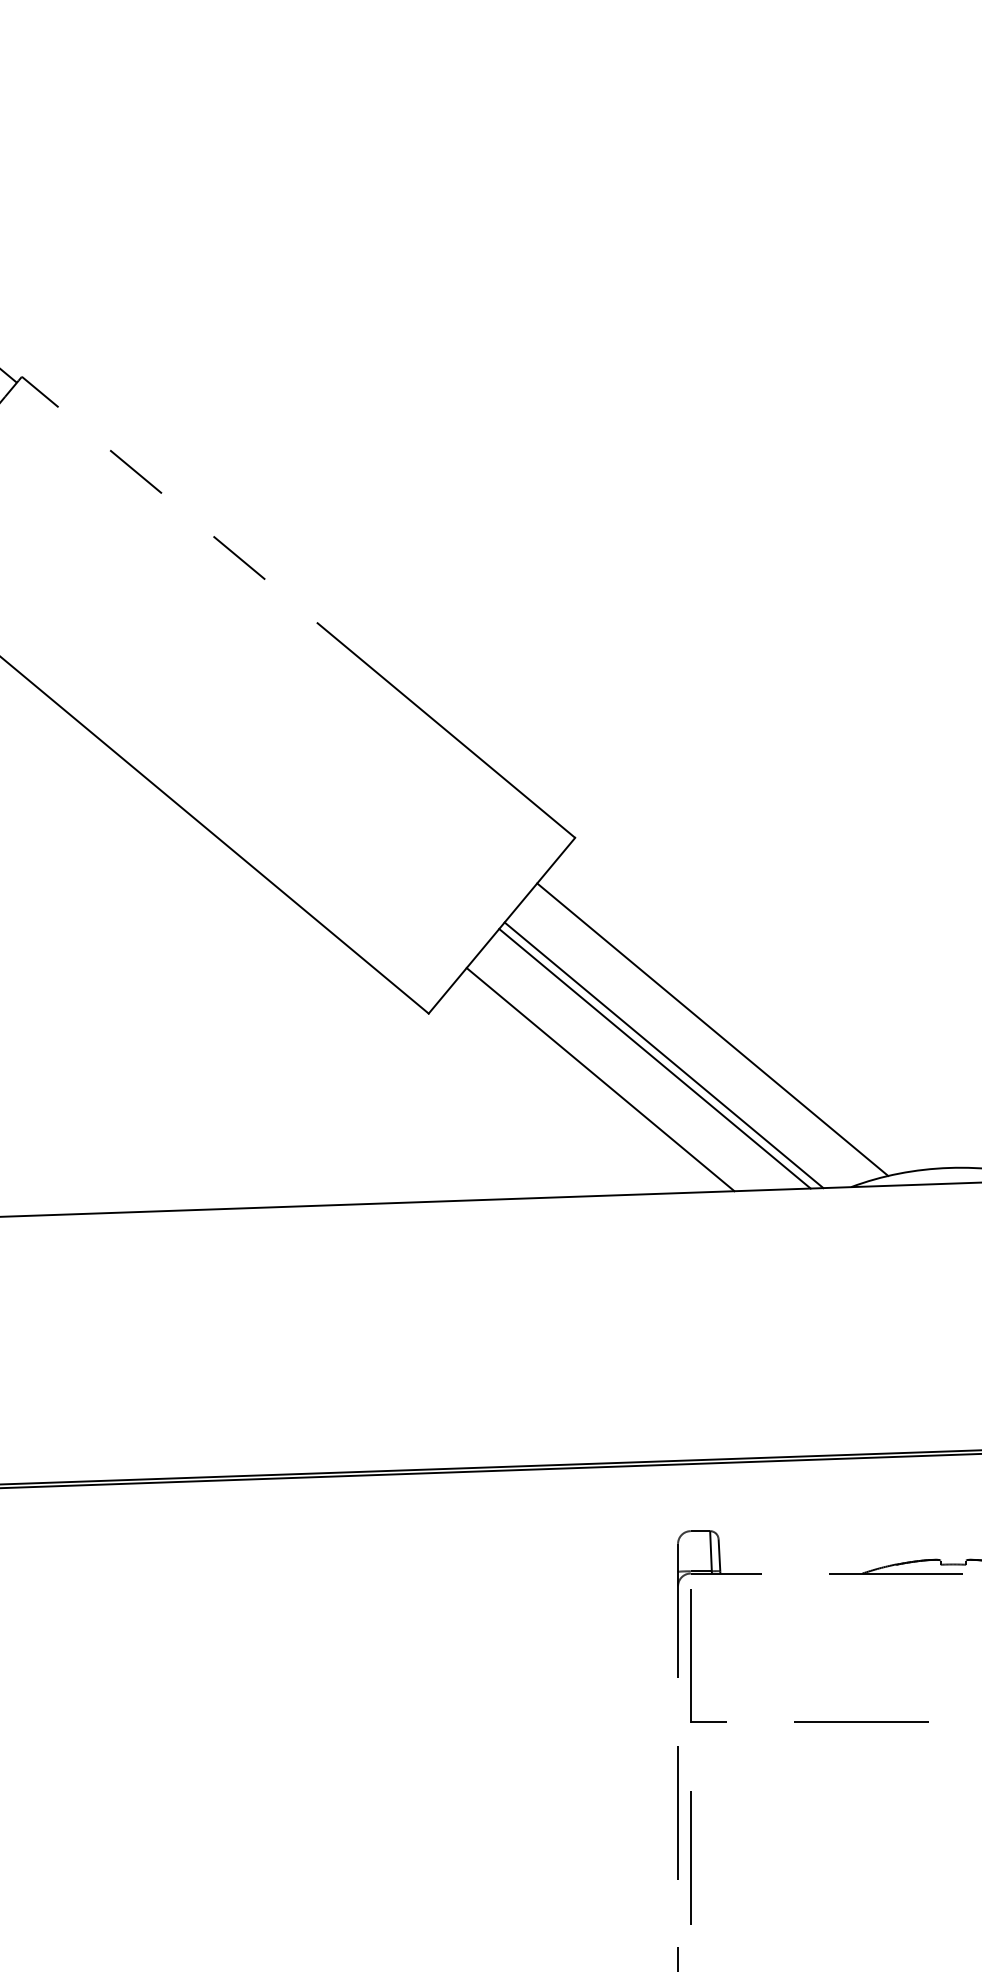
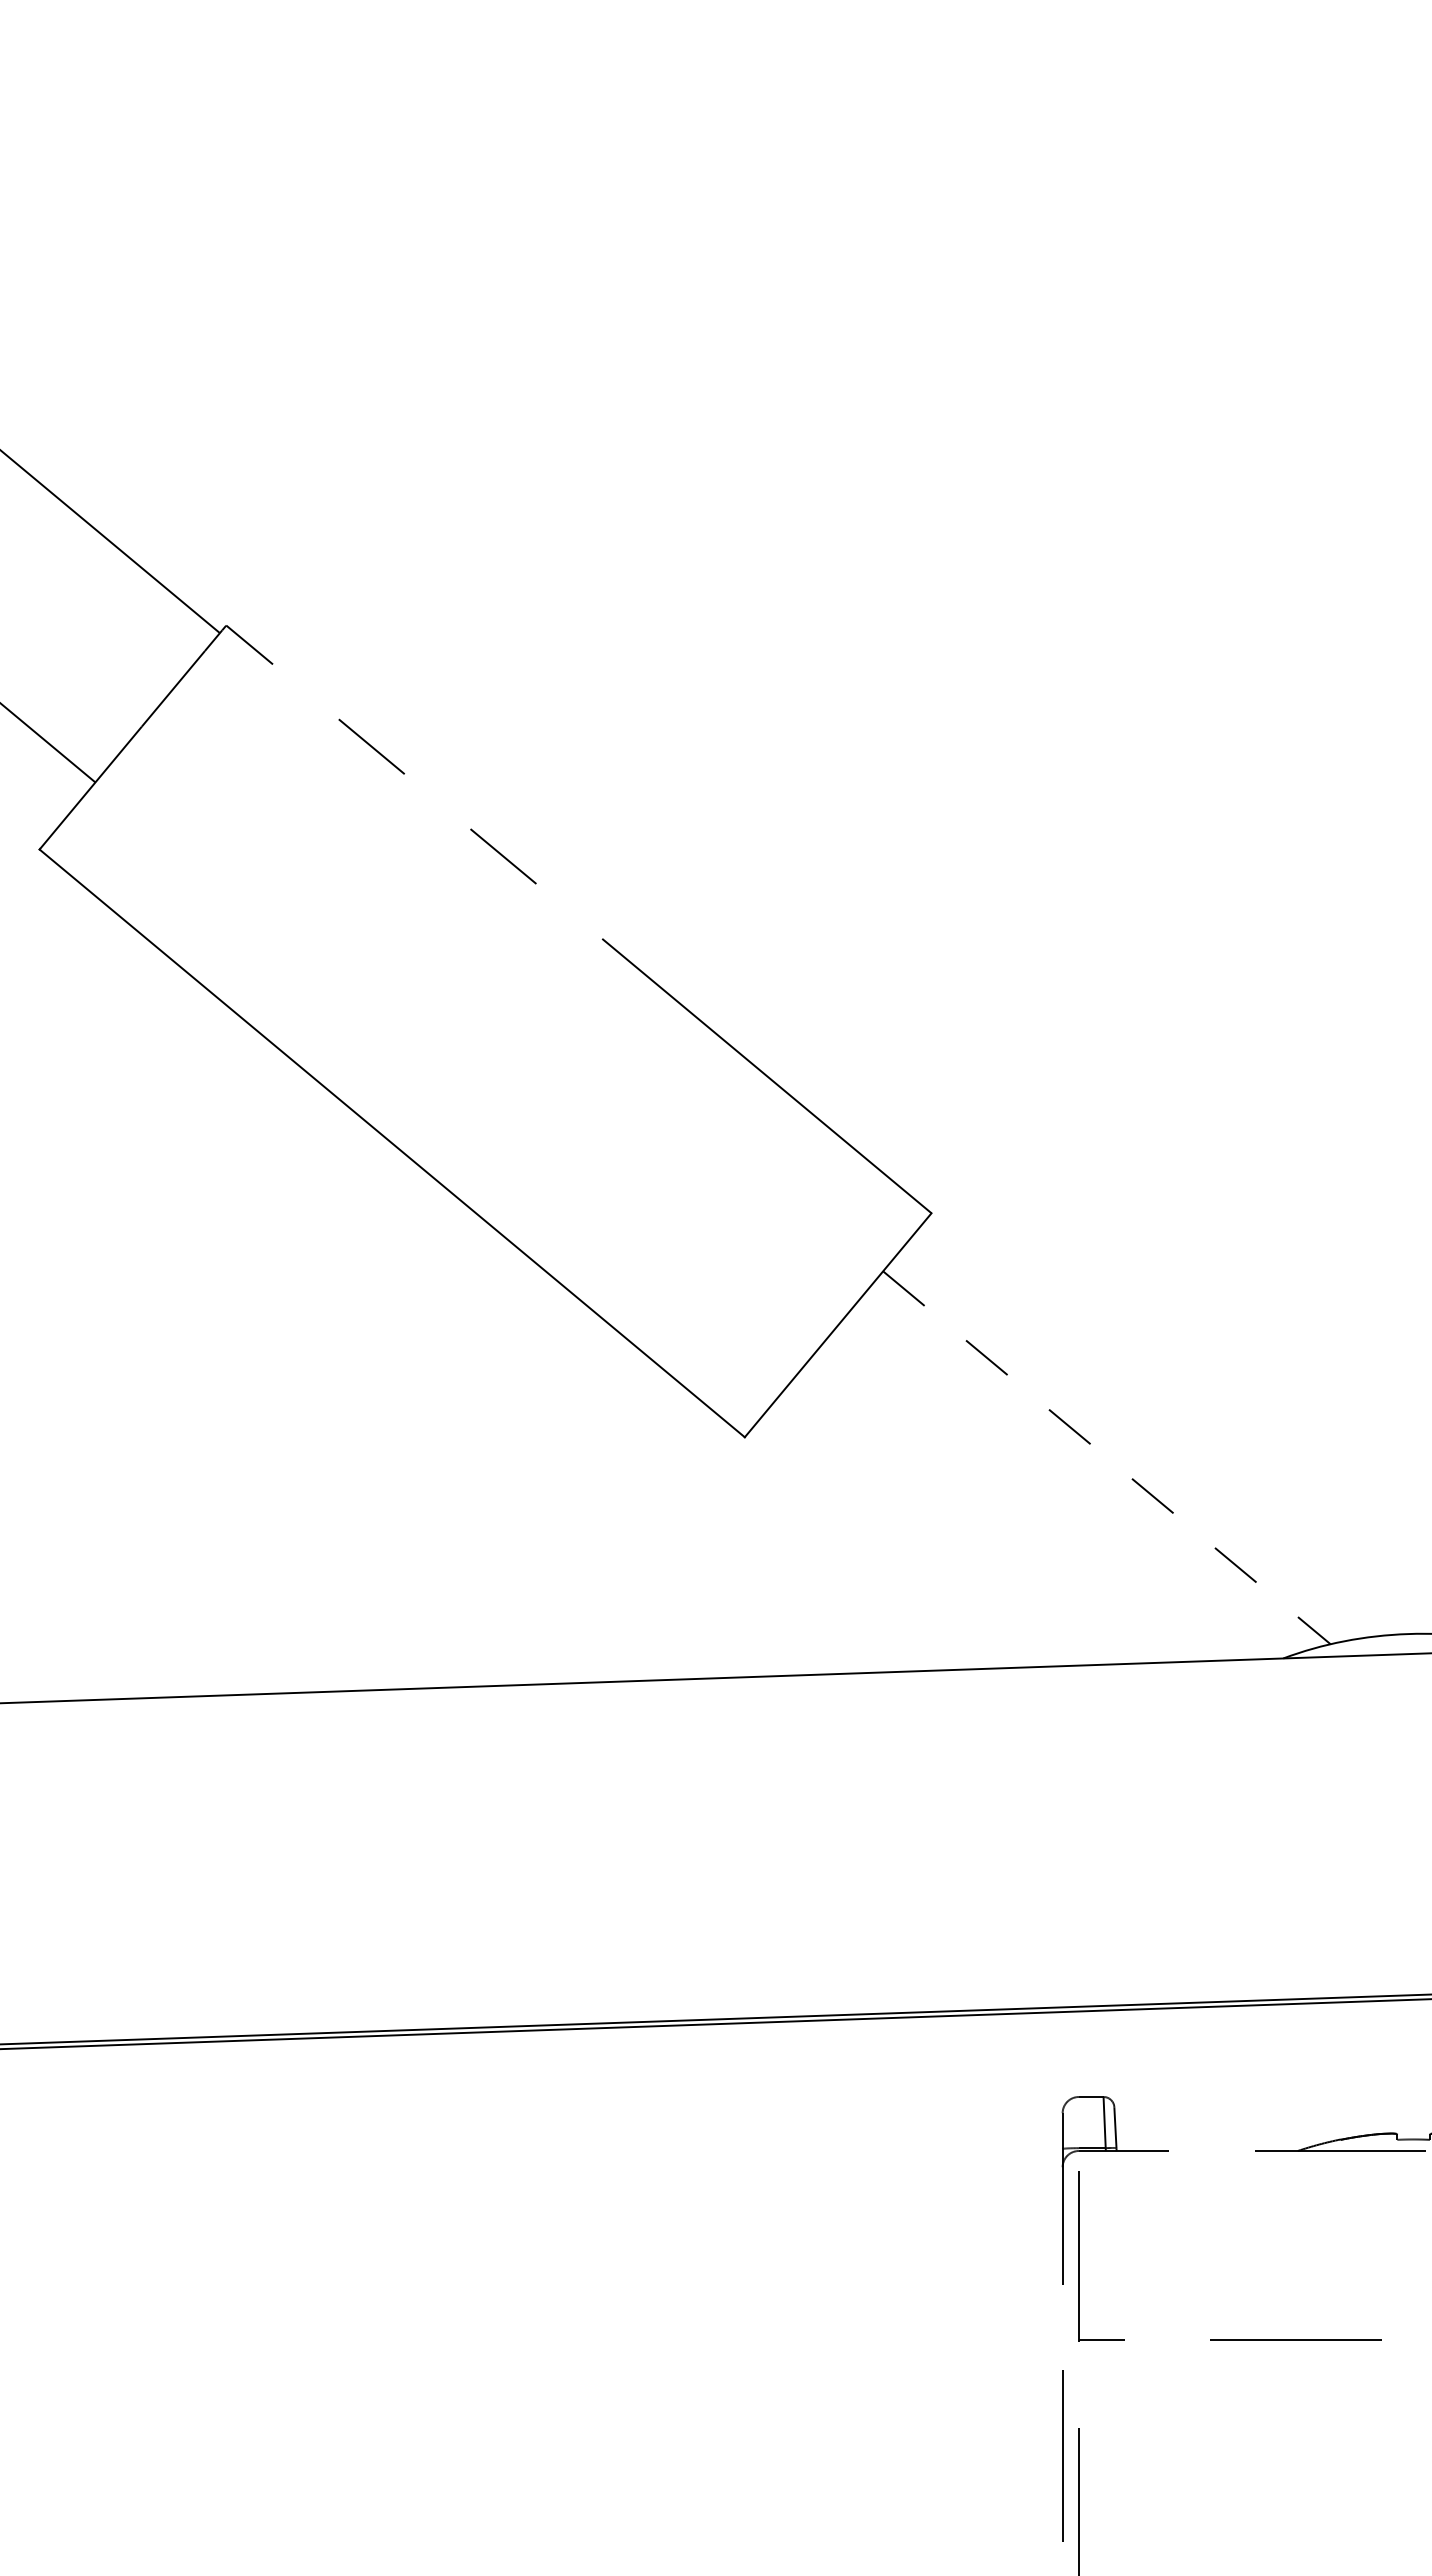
line: (713, 1030) -> (1107, 1458), solid -> dashed
line: (663, 1055) -> (1044, 1490), removed
line: (654, 1058) -> (1032, 1494), removed
line: (600, 1079) -> (963, 1521), removed

